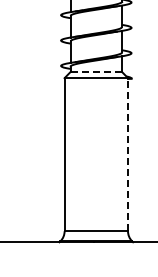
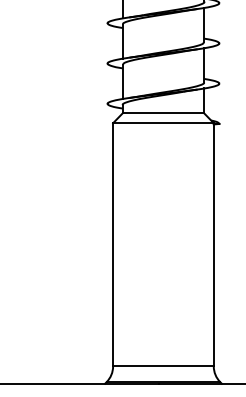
line: (96, 71) -> (163, 112), dashed -> solid
line: (128, 154) -> (214, 244), dashed -> solid

